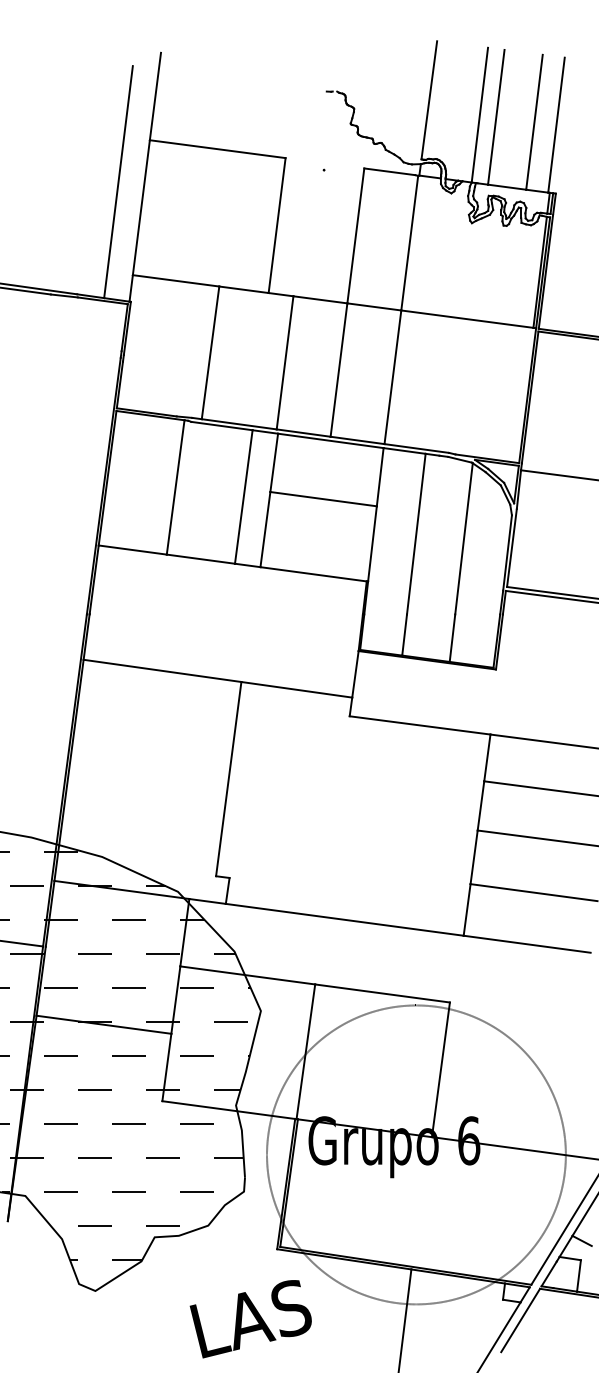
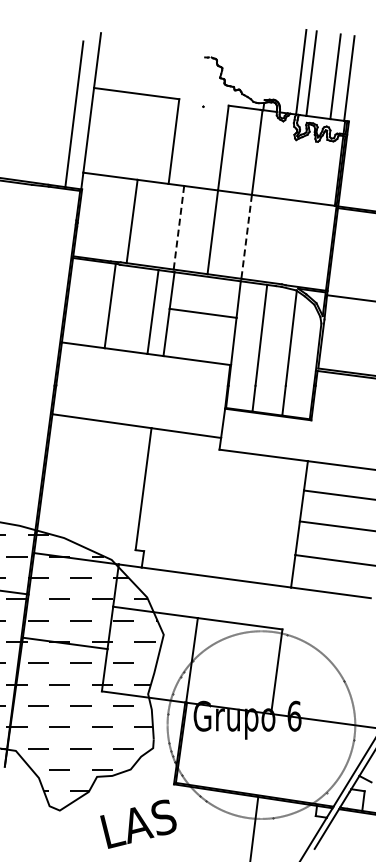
line: (429, 99) -> (269, 62), removed
line: (284, 363) -> (178, 228), solid -> dashed
line: (392, 378) -> (246, 237), solid -> dashed
text: (250, 1317) -> (138, 823), moved

